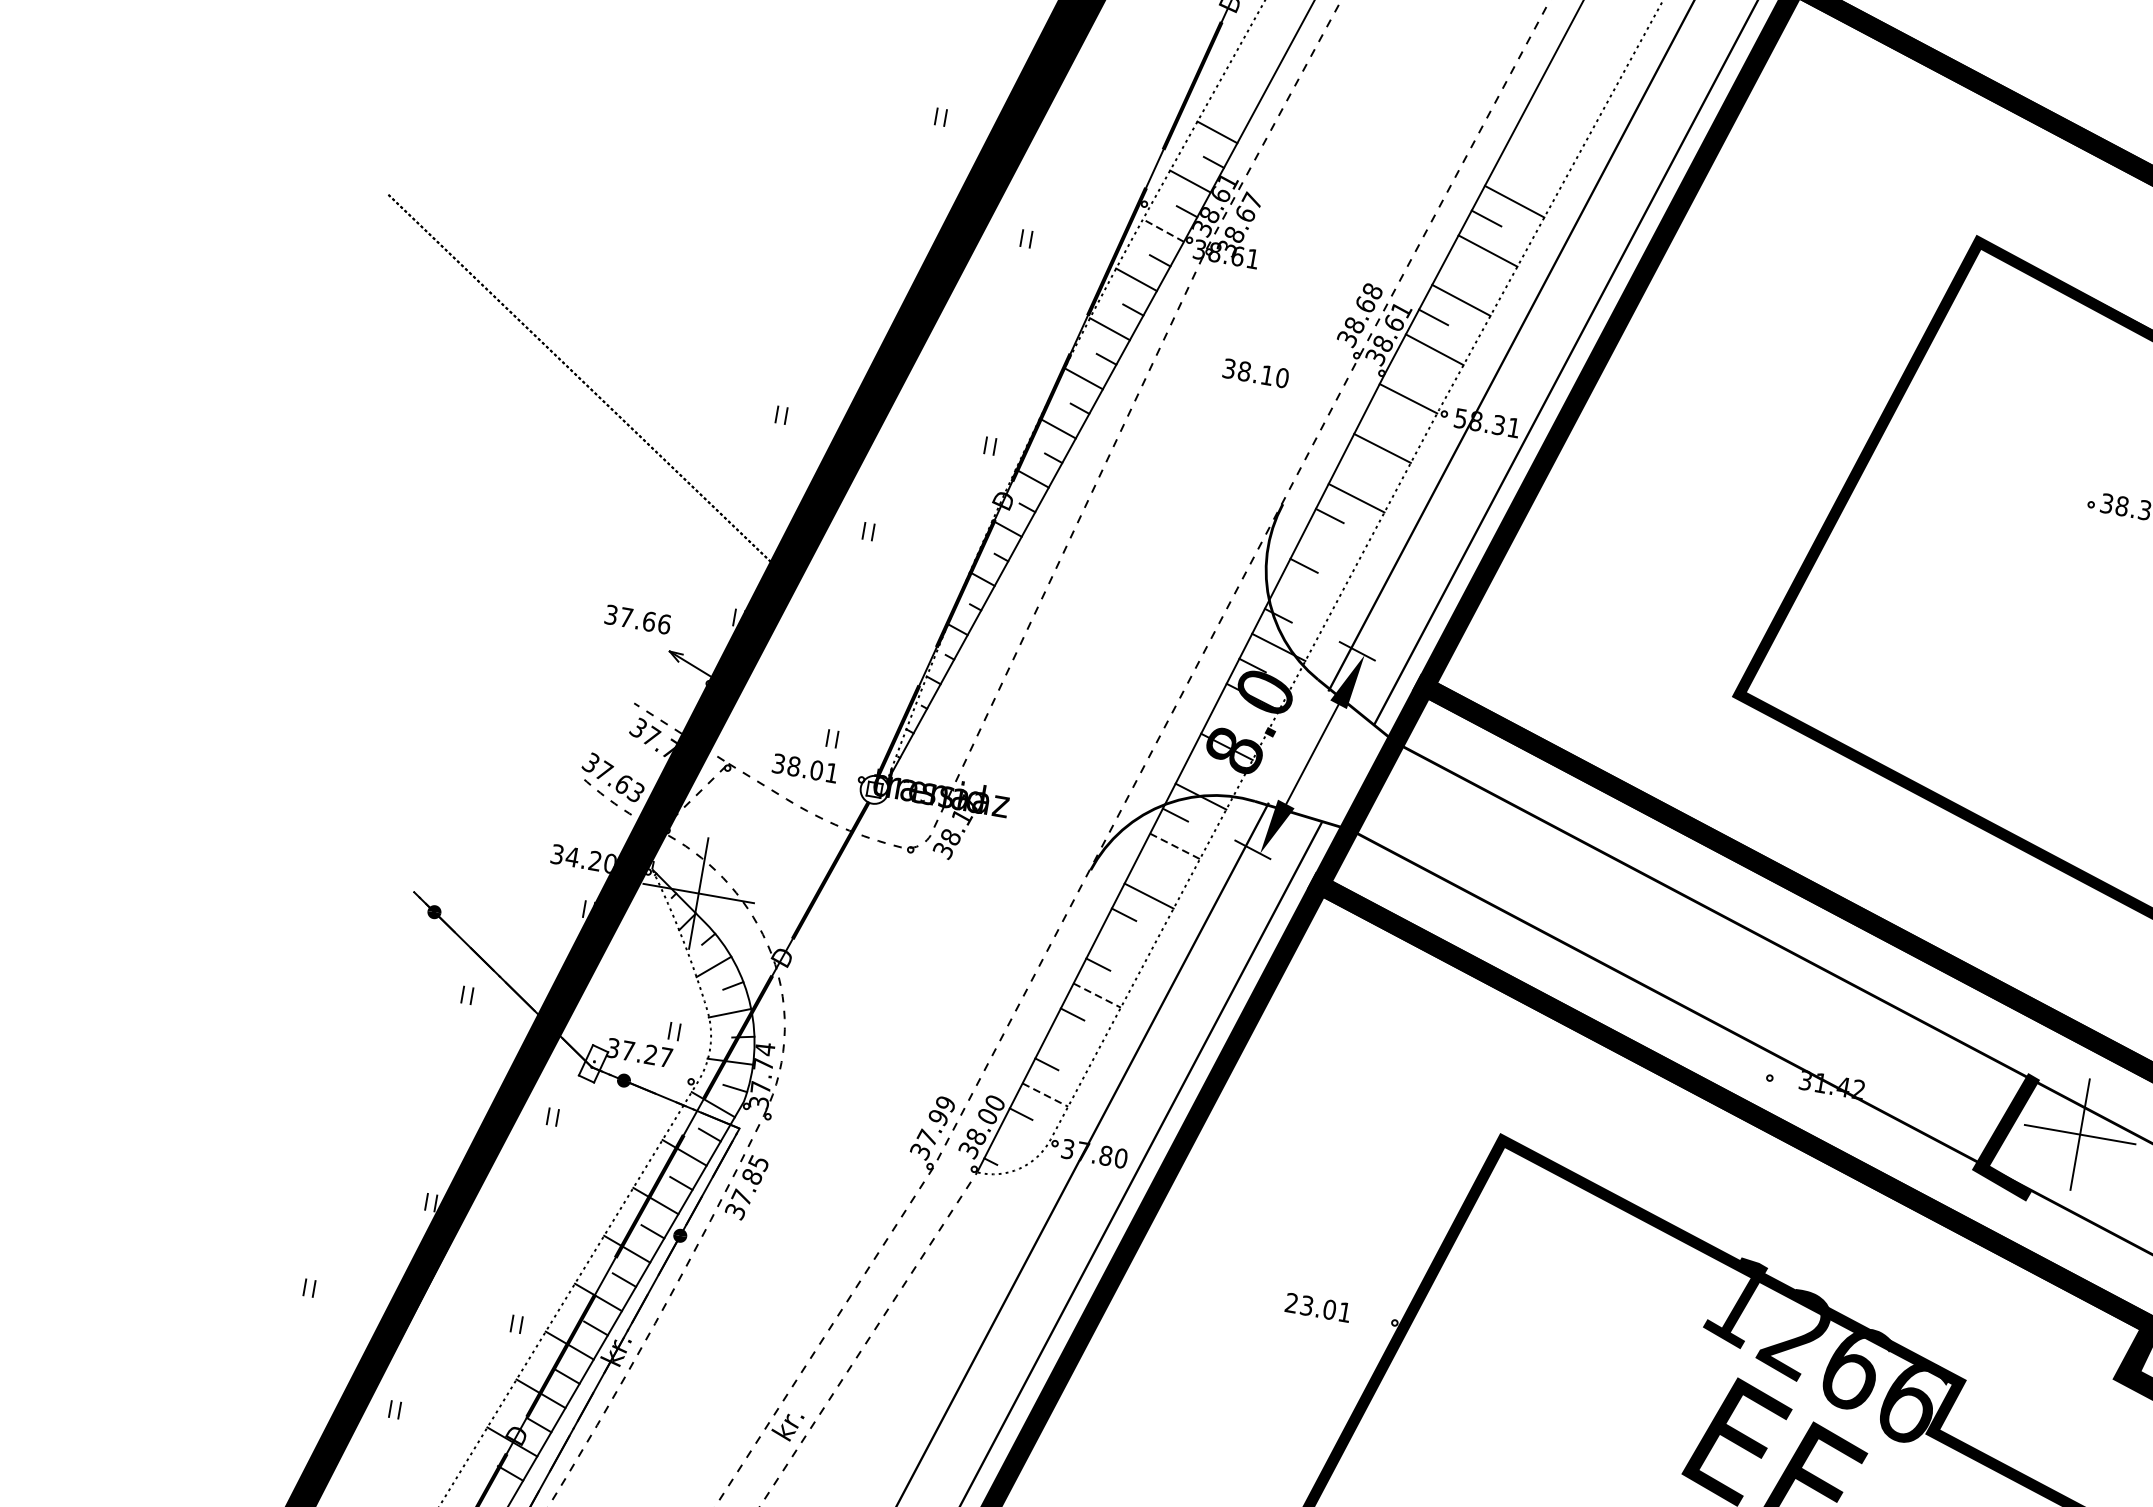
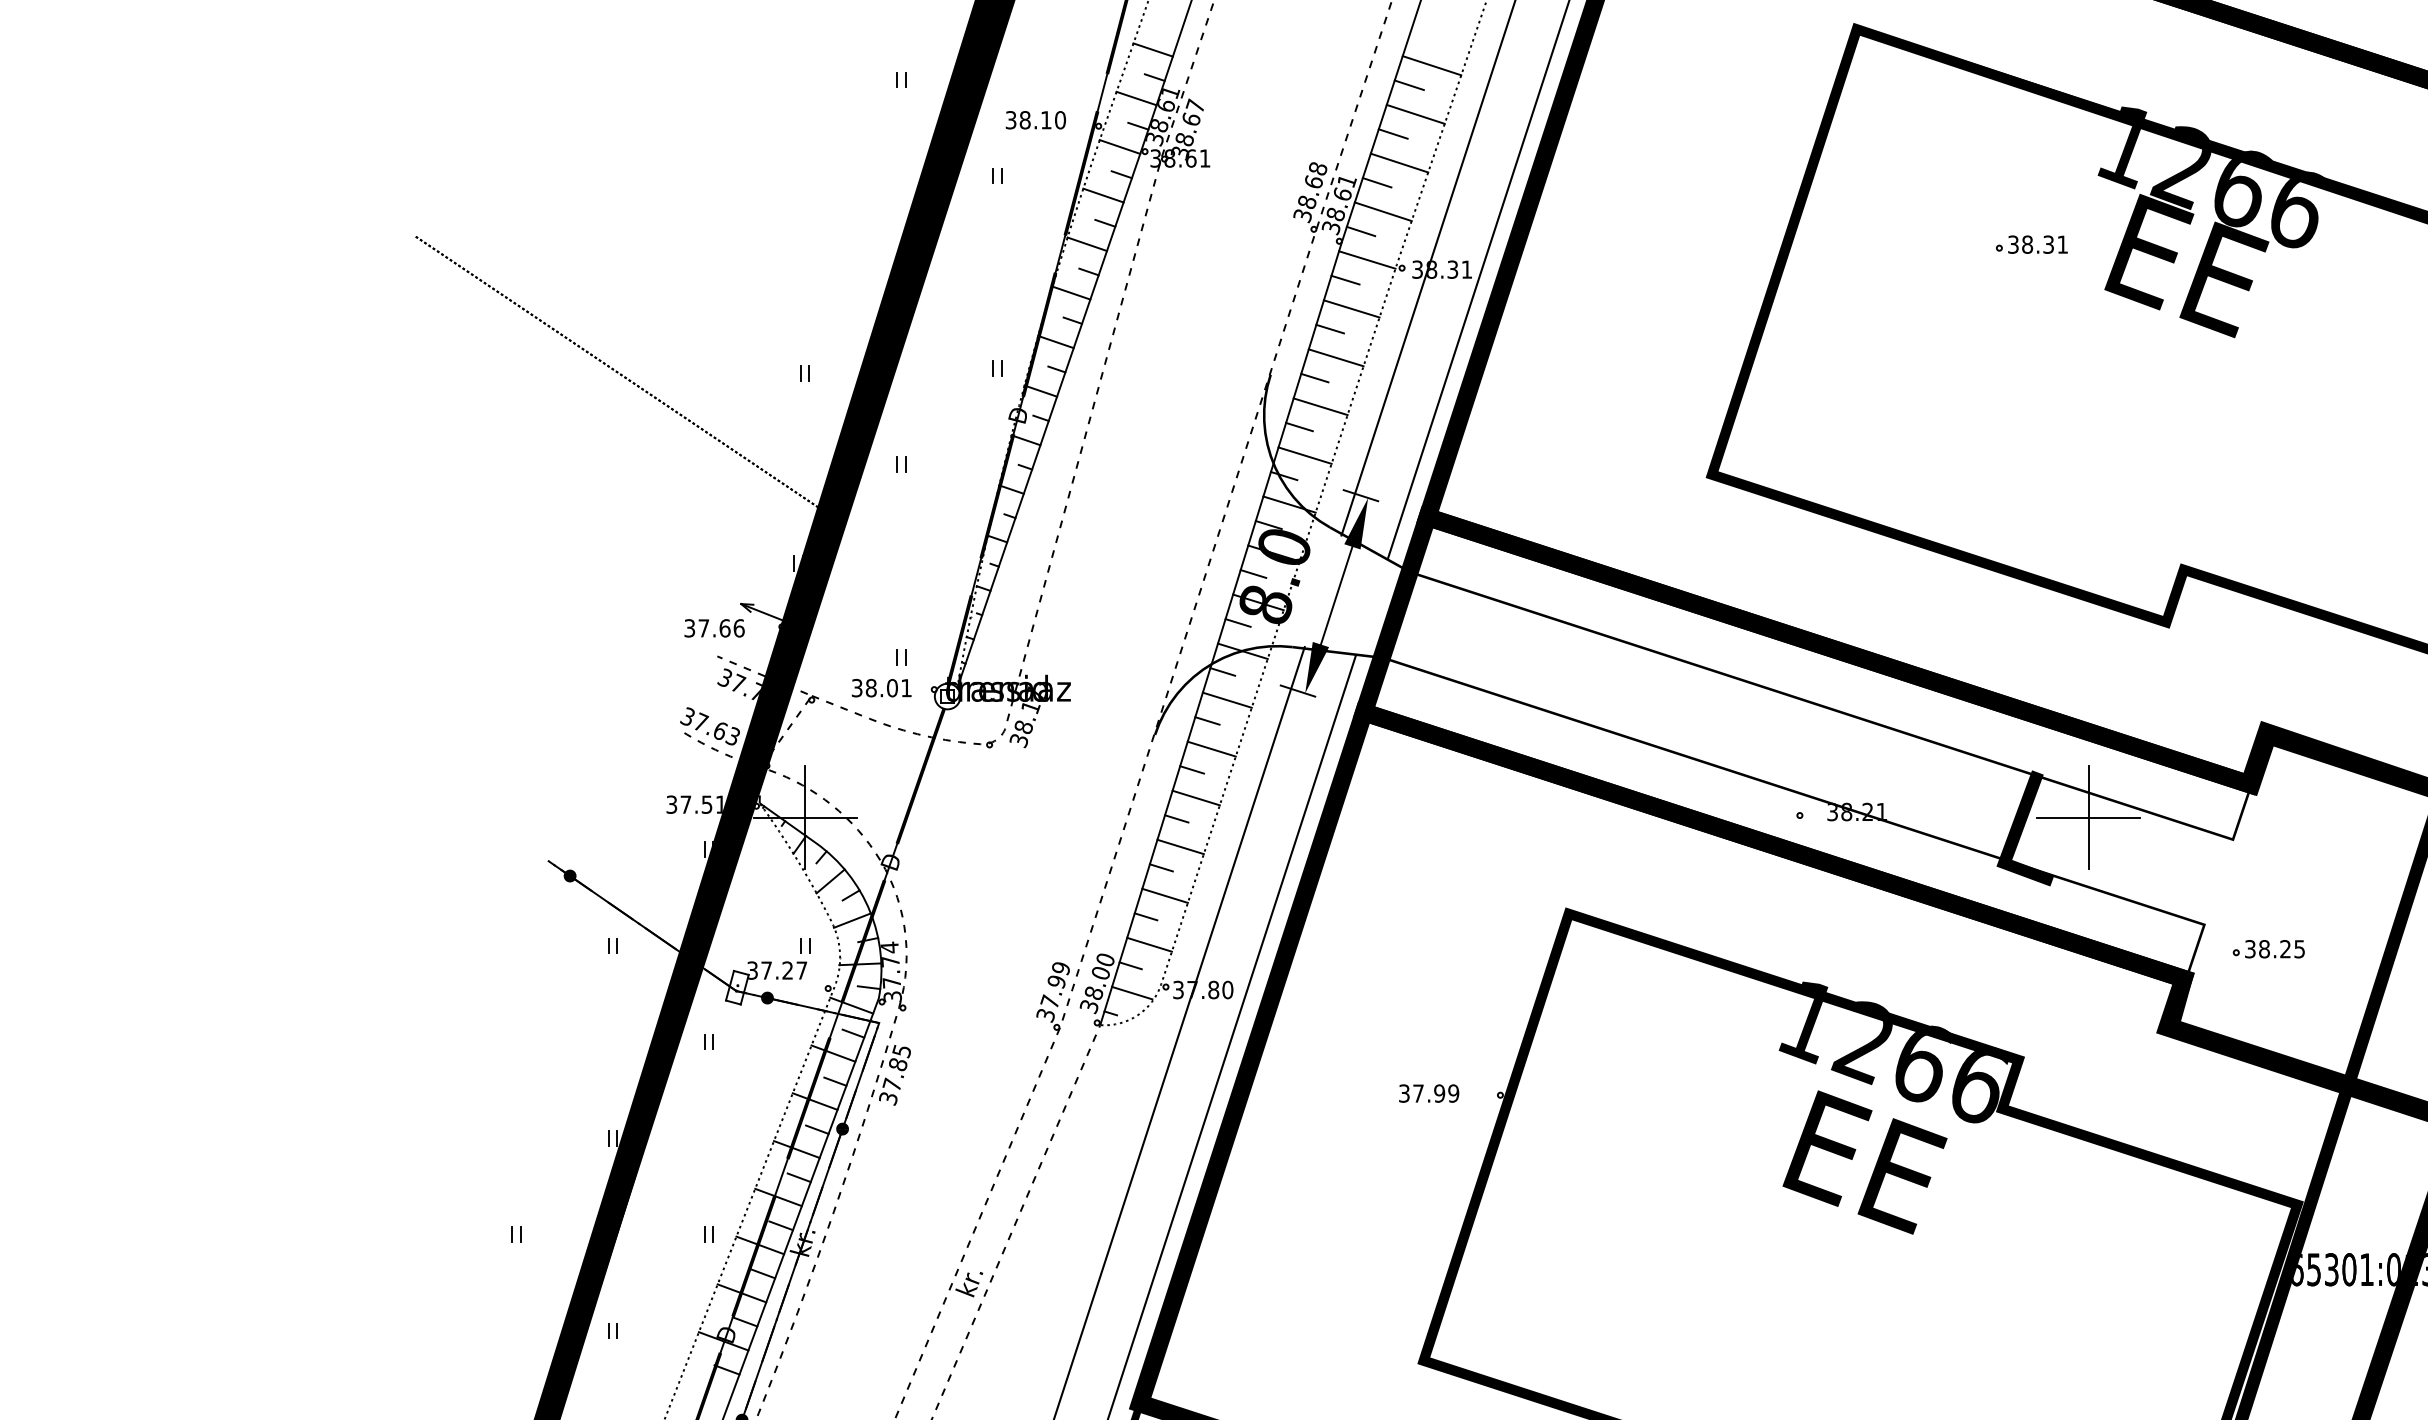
line: (1163, 229) -> (1119, 146), dashed -> solid
line: (1459, 267) -> (1392, 133), added
line: (1406, 366) -> (1360, 231), added
text: (1255, 373) -> (1035, 120), moved
line: (1381, 415) -> (1345, 279), added
text: (1460, 417) -> (1417, 268), 58.31 -> 38.31
line: (1354, 465) -> (1329, 328), added
line: (1330, 547) -> (1320, 406), added
line: (1304, 597) -> (1304, 455), added
text: (637, 619) -> (714, 628), moved
line: (1227, 714) -> (1253, 573), added
line: (1200, 764) -> (1237, 622), added
line: (1175, 846) -> (1227, 700), dashed -> solid
text: (590, 860) -> (702, 804), 34.20 -> 37.51
line: (1149, 864) -> (1207, 720), added
line: (1122, 945) -> (1195, 797), added
line: (1098, 996) -> (1181, 847), dashed -> solid
line: (1070, 1044) -> (1164, 895), added
text: (1839, 1085) -> (1863, 811), 31.42 -> 38.21
line: (1046, 1094) -> (1150, 944), dashed -> solid
line: (1018, 1143) -> (1132, 992), added
text: (1318, 1307) -> (1429, 1093), 23.01 -> 37.99

